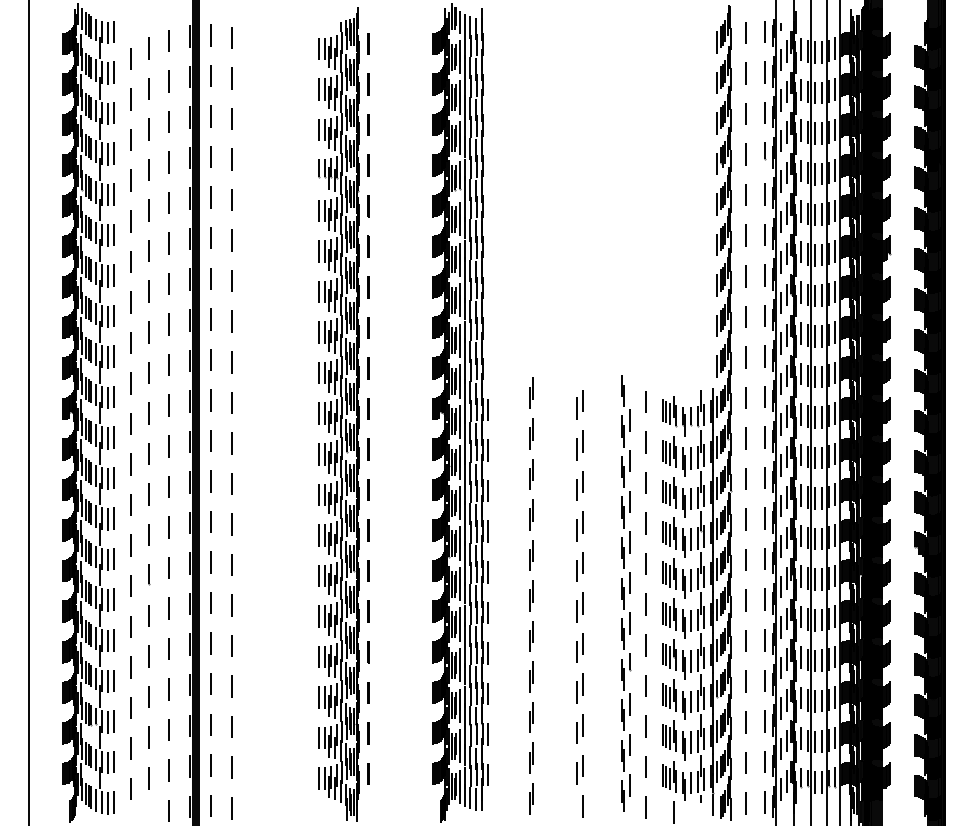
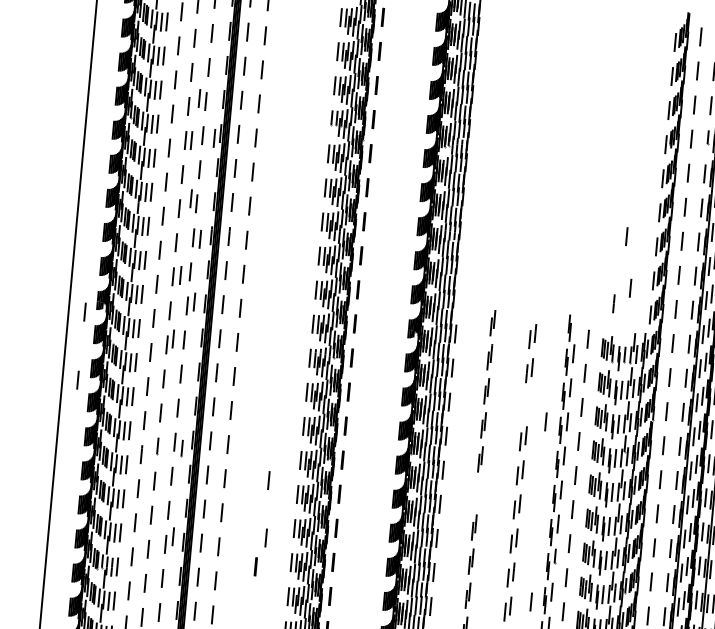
line: (160, 159) -> (199, 98), added
line: (182, 204) -> (214, 137), added
line: (155, 209) -> (191, 140), added
line: (679, 276) -> (626, 236), added
line: (161, 278) -> (190, 198), added
line: (176, 325) -> (200, 239), added
line: (689, 337) -> (630, 288), added
line: (671, 357) -> (613, 303), added
line: (157, 370) -> (180, 275), added
line: (176, 400) -> (194, 302), added
line: (48, 423) -> (84, 311), added
line: (155, 446) -> (173, 339), added
part: (579, 485) -> (526, 404), removed
line: (604, 503) -> (545, 421), added
line: (47, 504) -> (77, 379), added
line: (178, 574) -> (182, 448), added
part: (531, 595) -> (477, 493), removed
line: (283, 602) -> (268, 480), added
line: (286, 670) -> (266, 537), added
line: (176, 679) -> (172, 536), added
line: (277, 706) -> (255, 566), added
line: (606, 718) -> (531, 602), added

